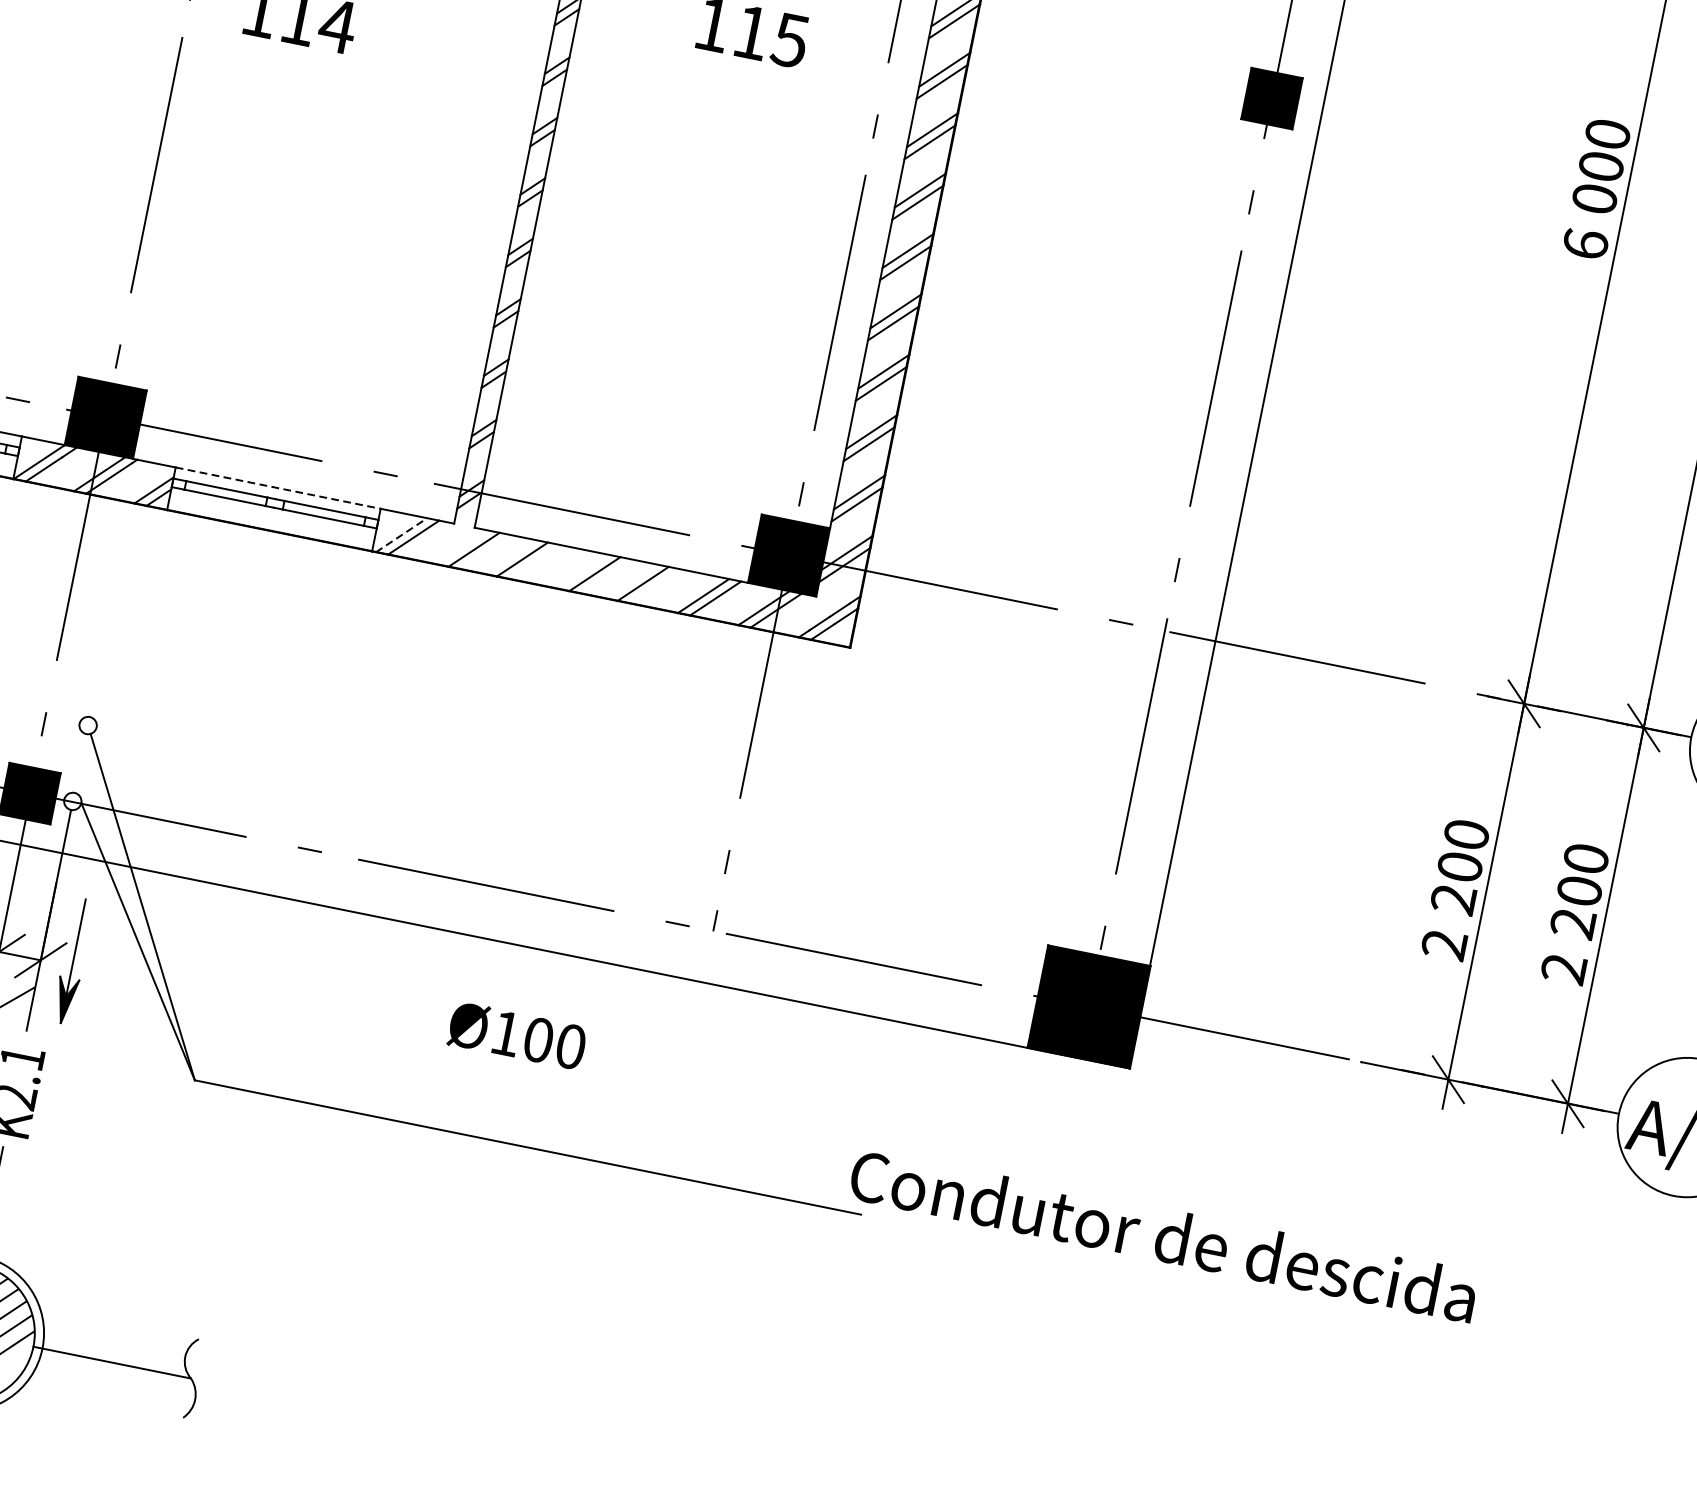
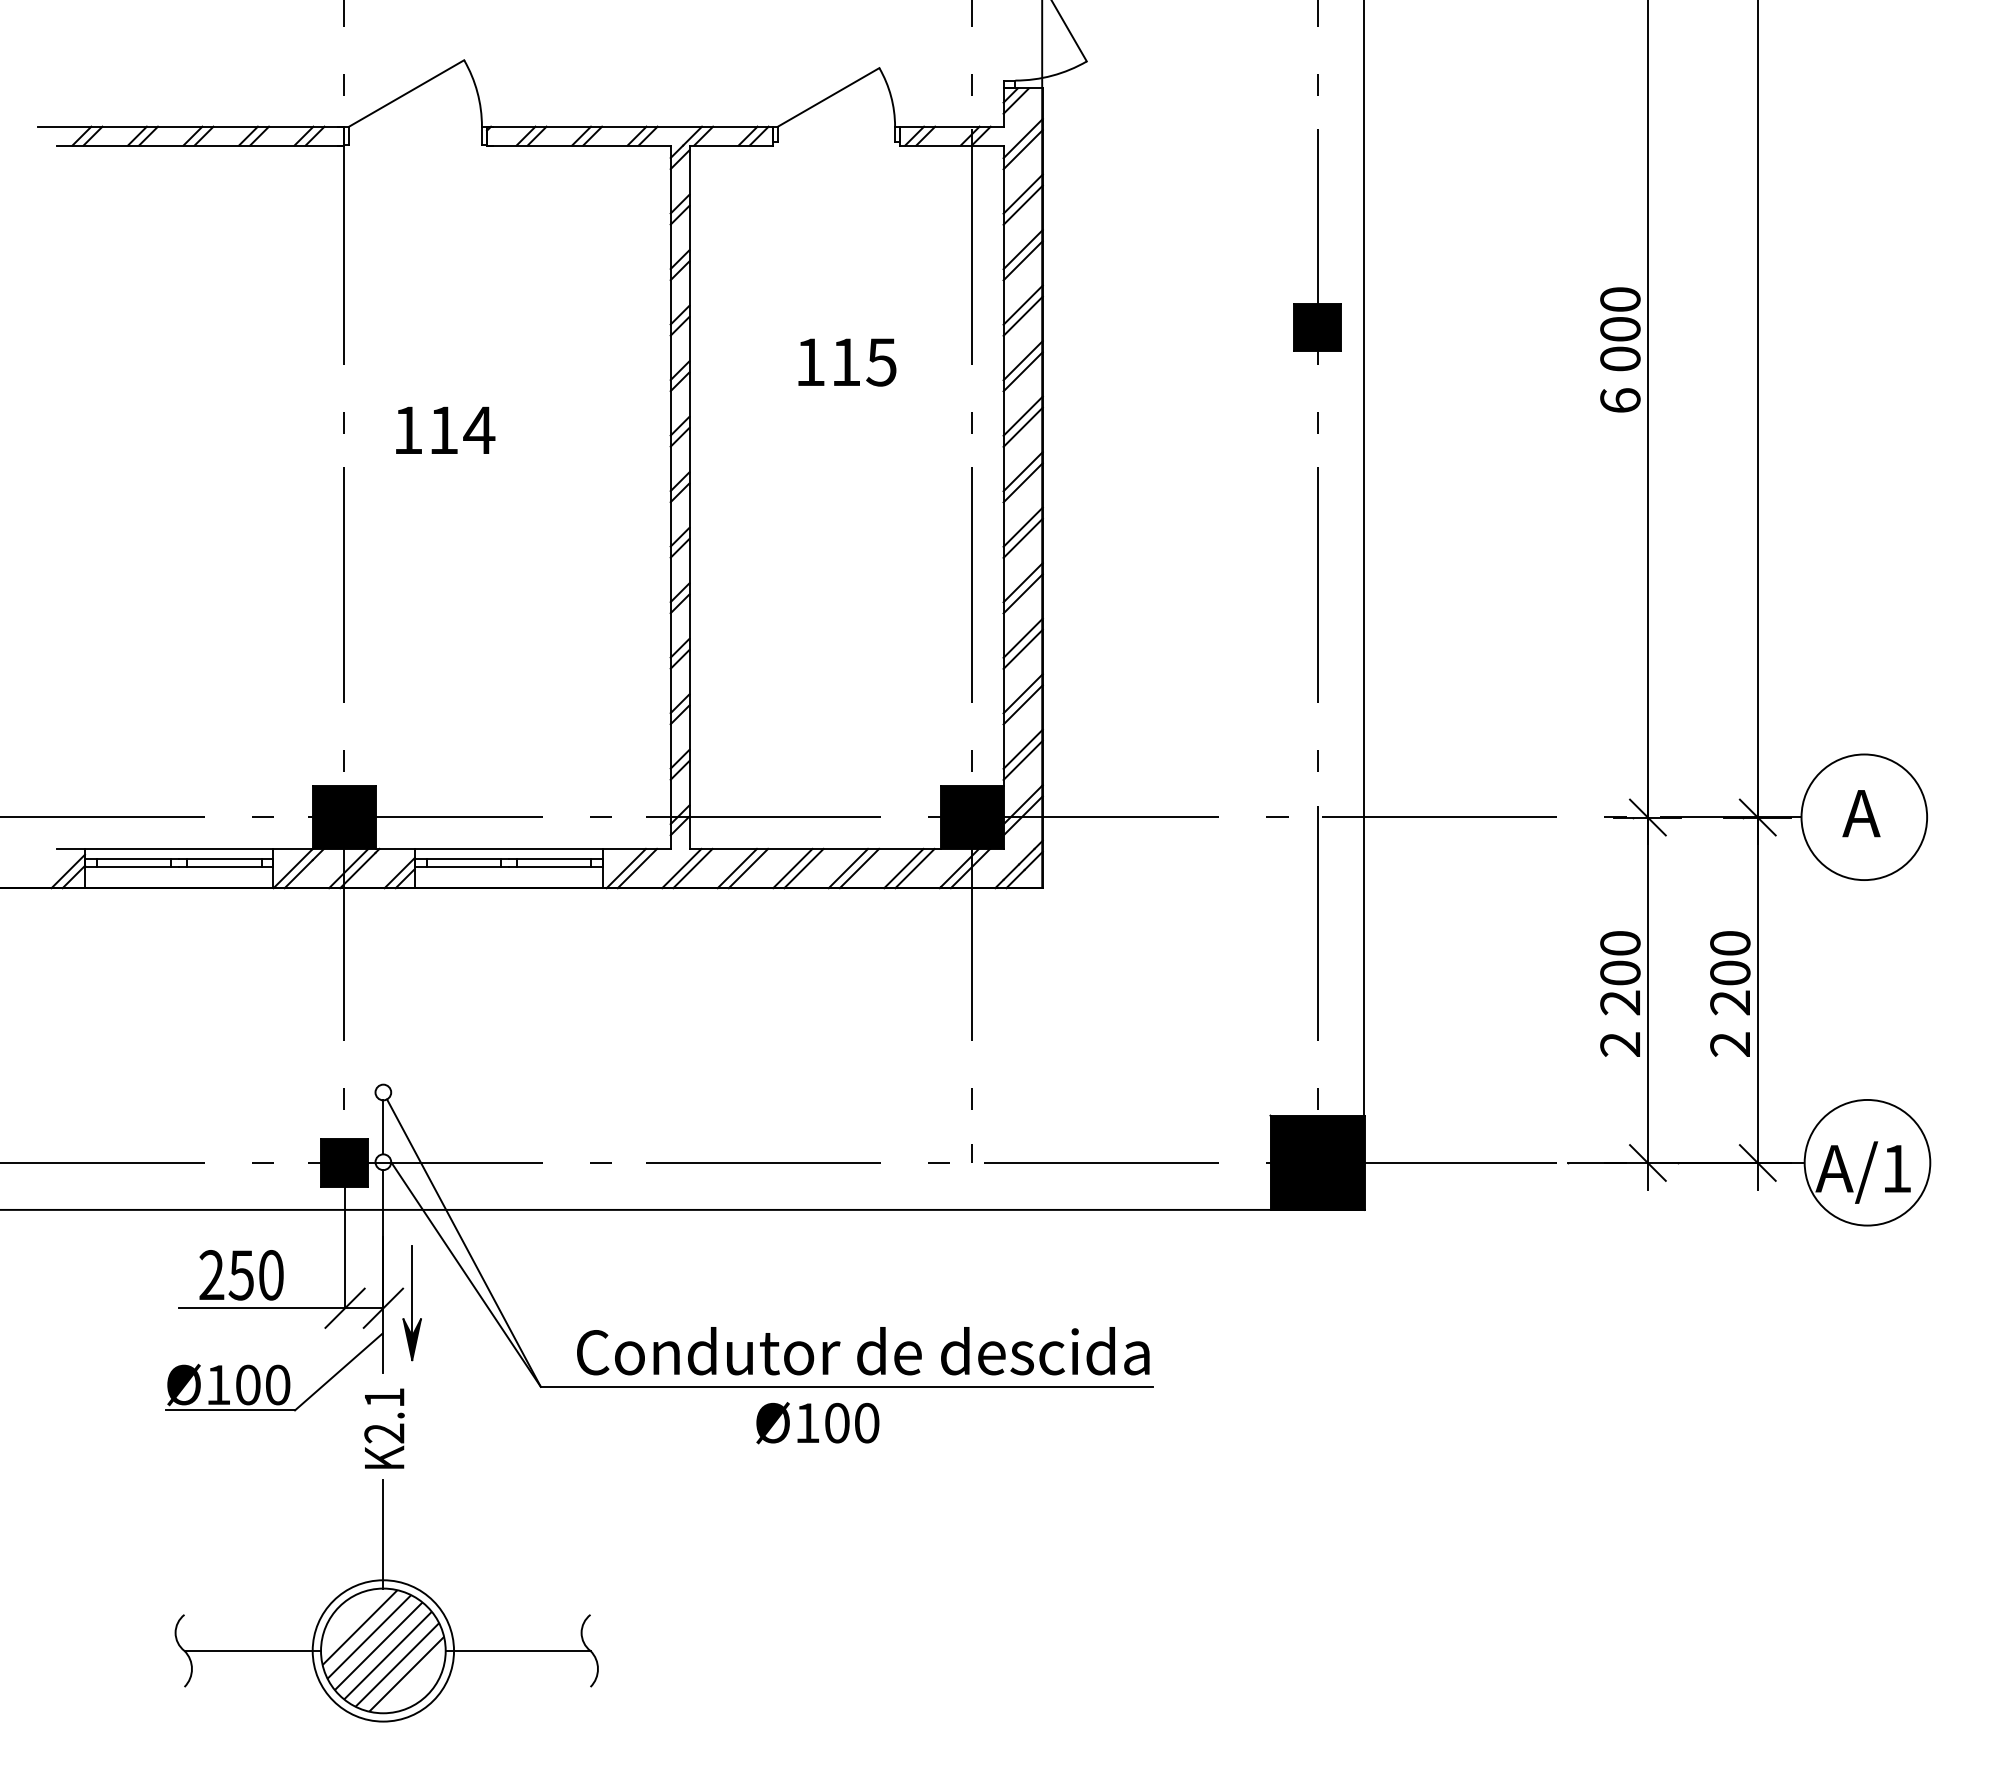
line: (278, 487) -> (509, 848), dashed -> solid
line: (401, 535) -> (626, 868), dashed -> solid
line: (461, 547) -> (681, 868), added
line: (534, 561) -> (748, 868), added
line: (582, 571) -> (792, 868), added
line: (655, 586) -> (859, 868), added
line: (80, 763) -> (383, 1127), added
text: (517, 1036) -> (817, 1423), moved
text: (1163, 1235) -> (863, 1351), moved

